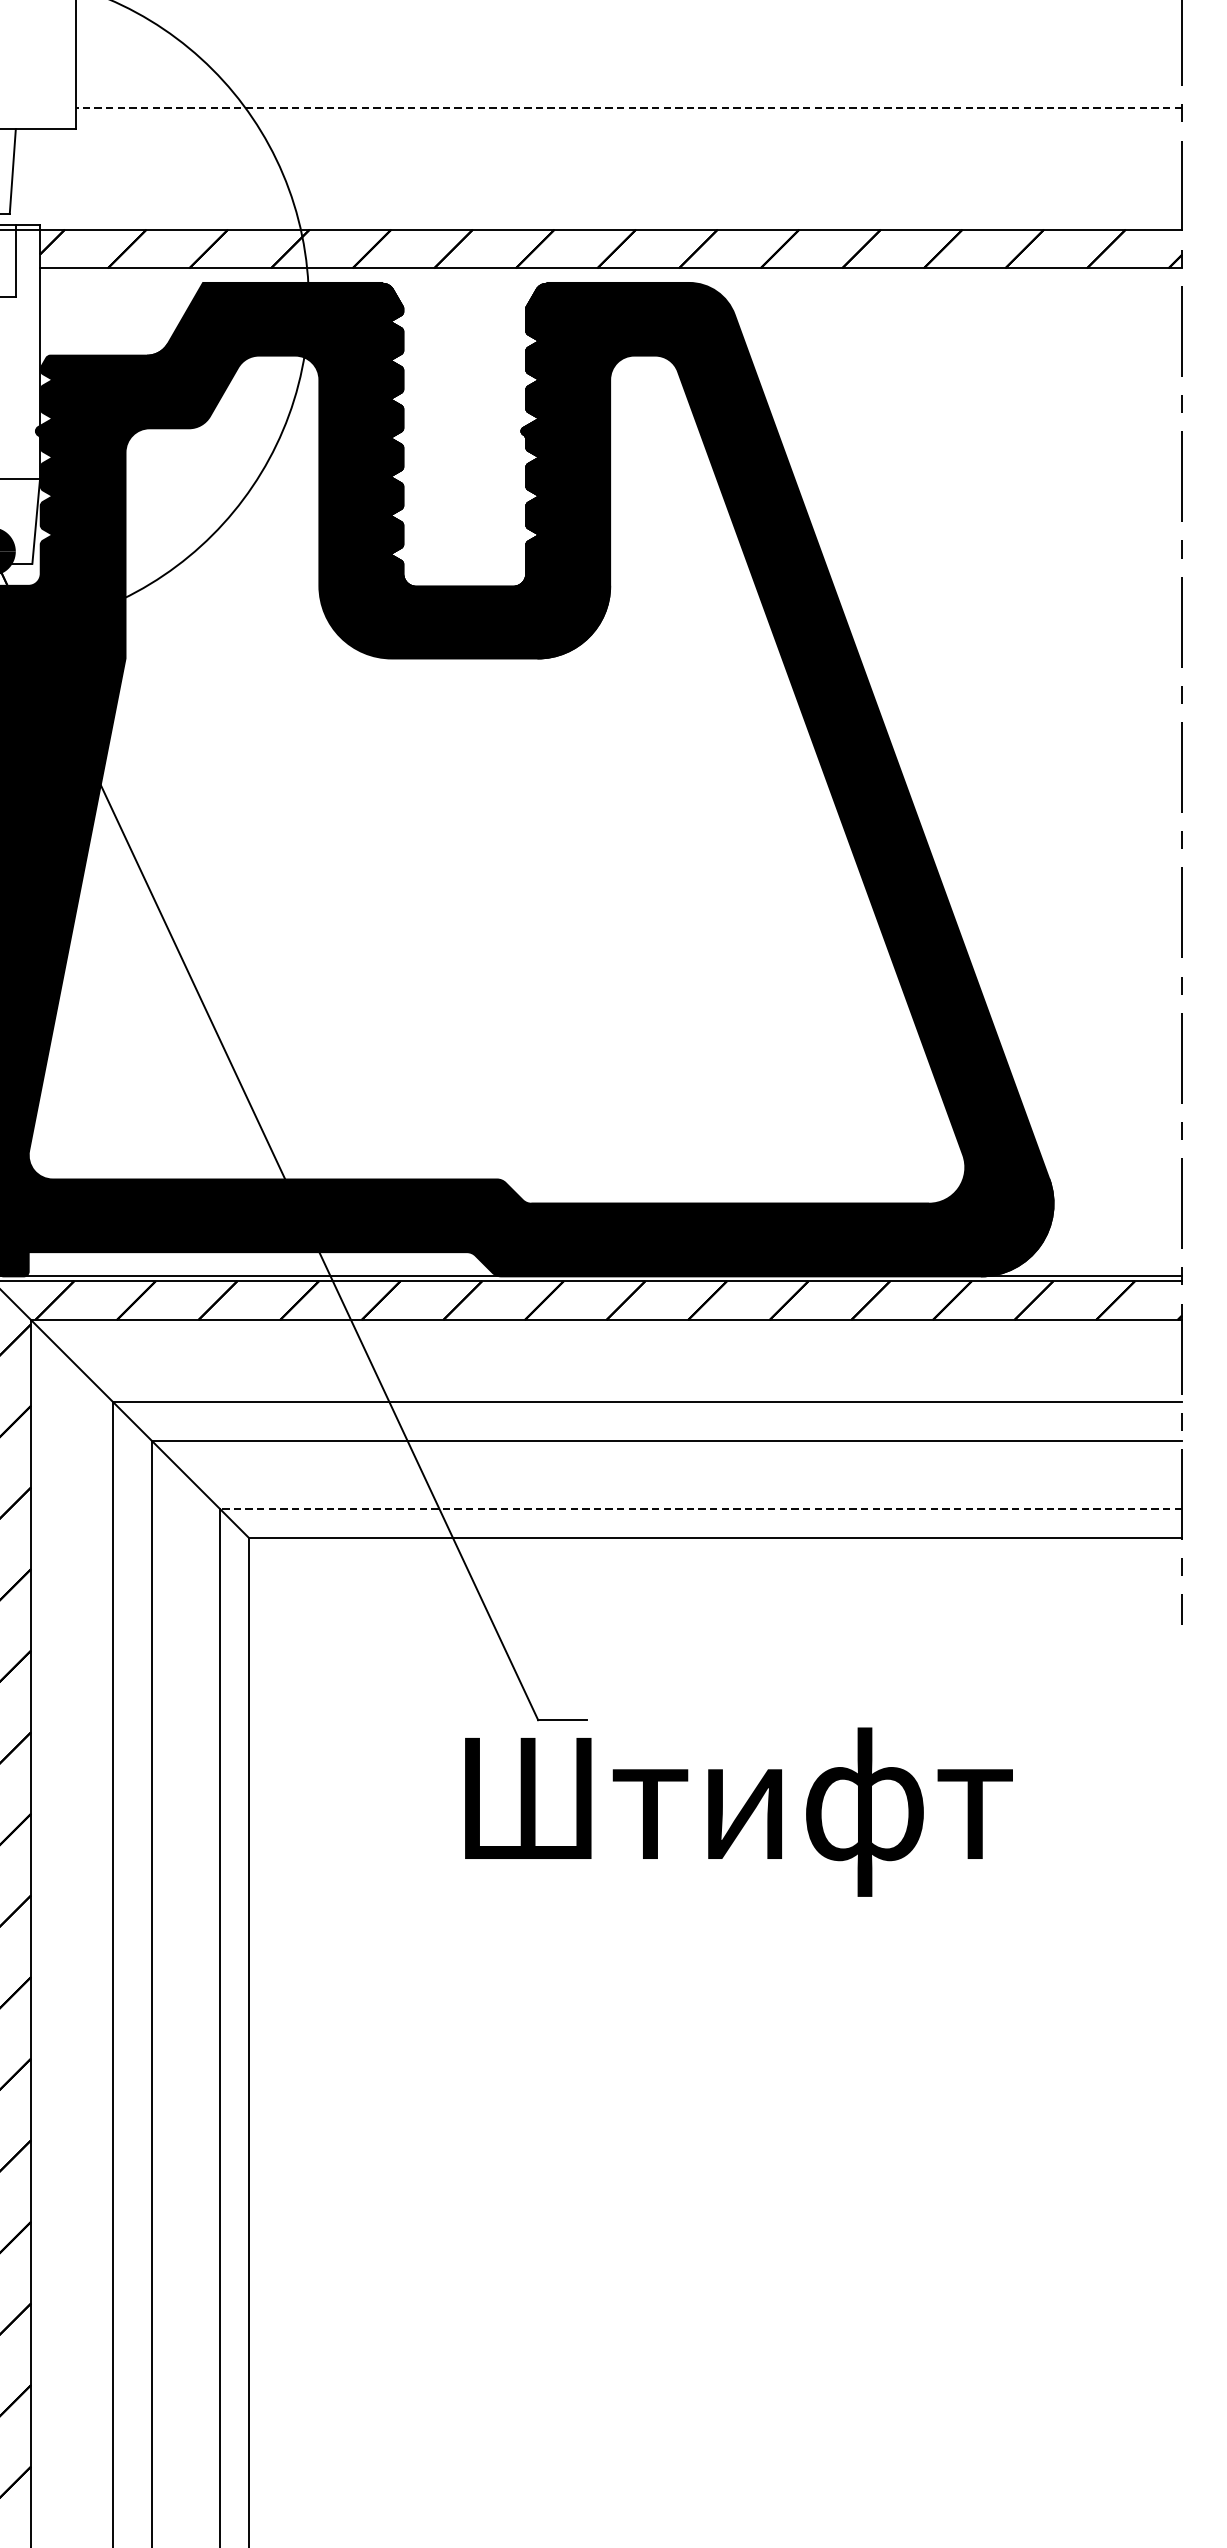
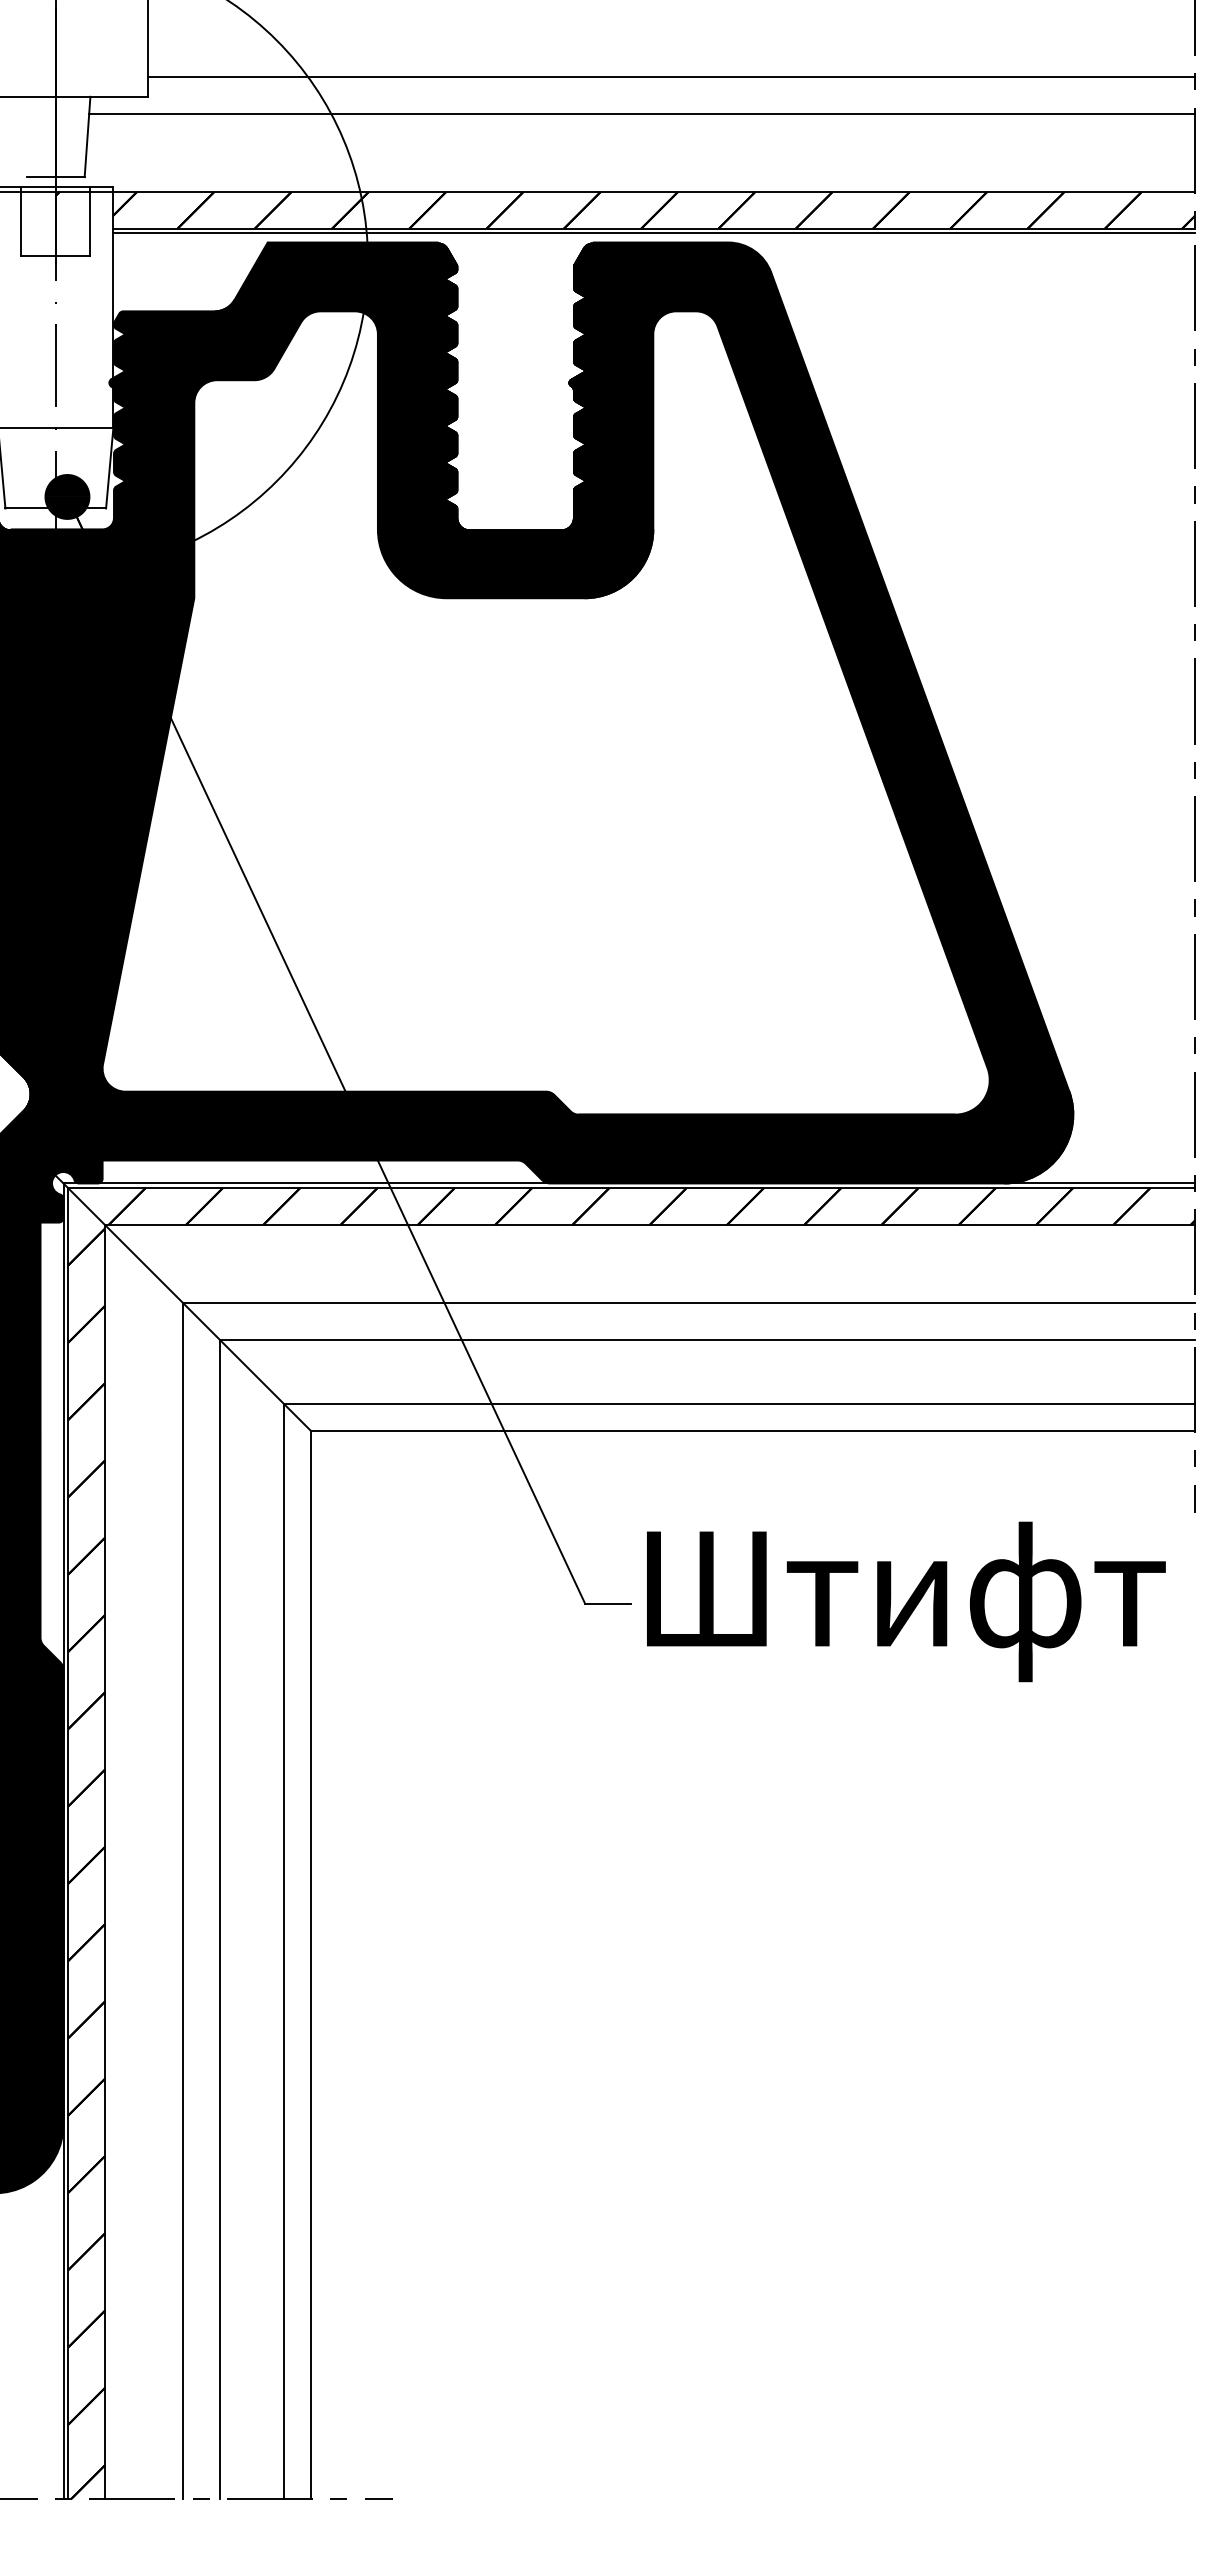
line: (629, 108) -> (671, 77), dashed -> solid
line: (597, 147) -> (641, 114), added
line: (610, 273) -> (653, 233), added
line: (701, 1508) -> (739, 1403), dashed -> solid
text: (739, 1811) -> (906, 1601), moved

